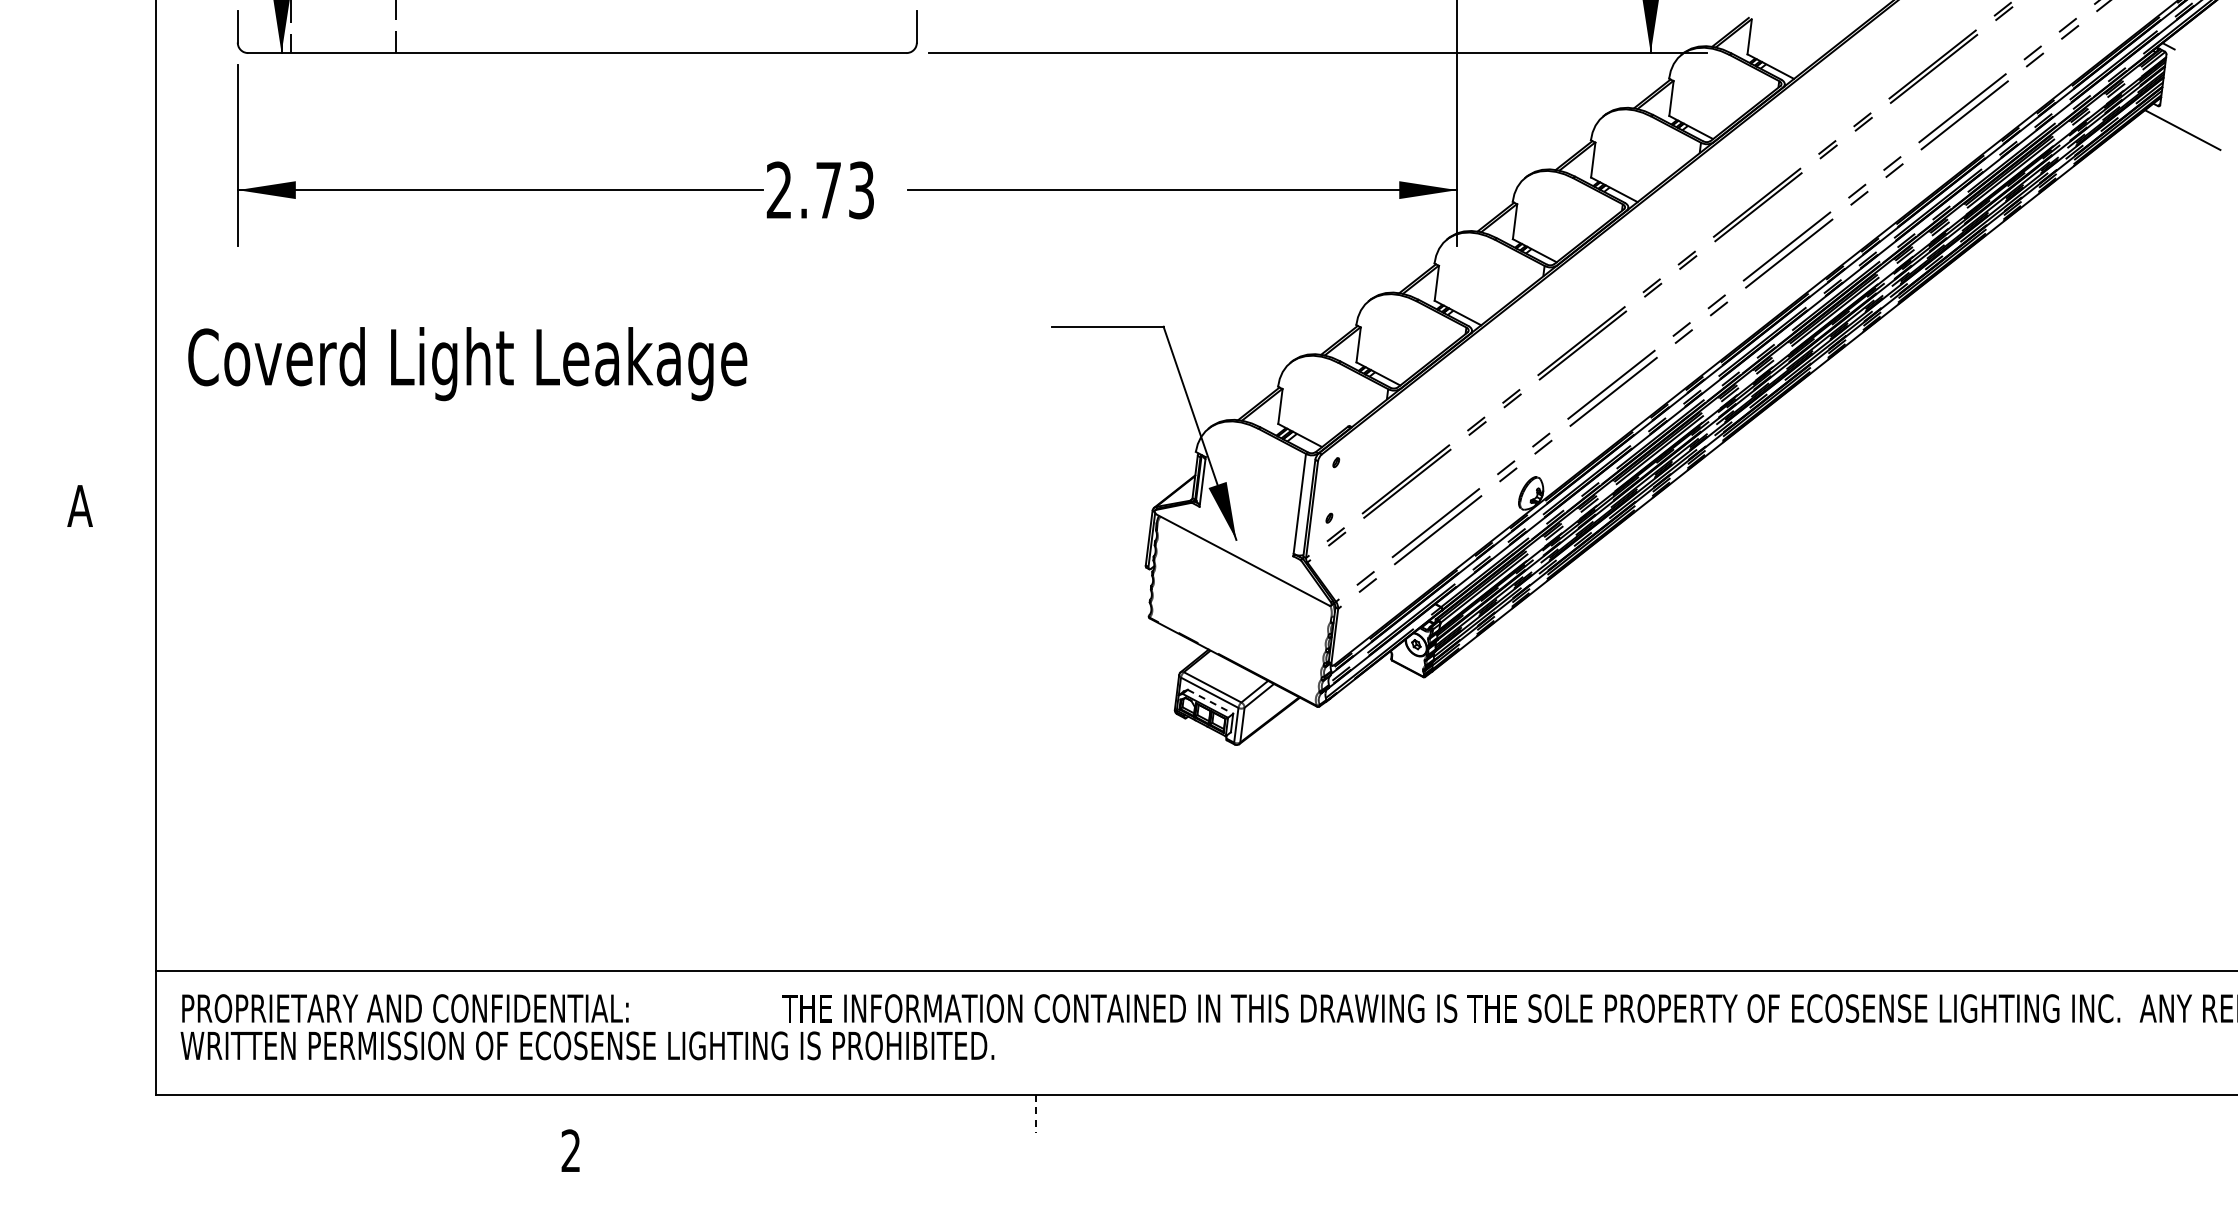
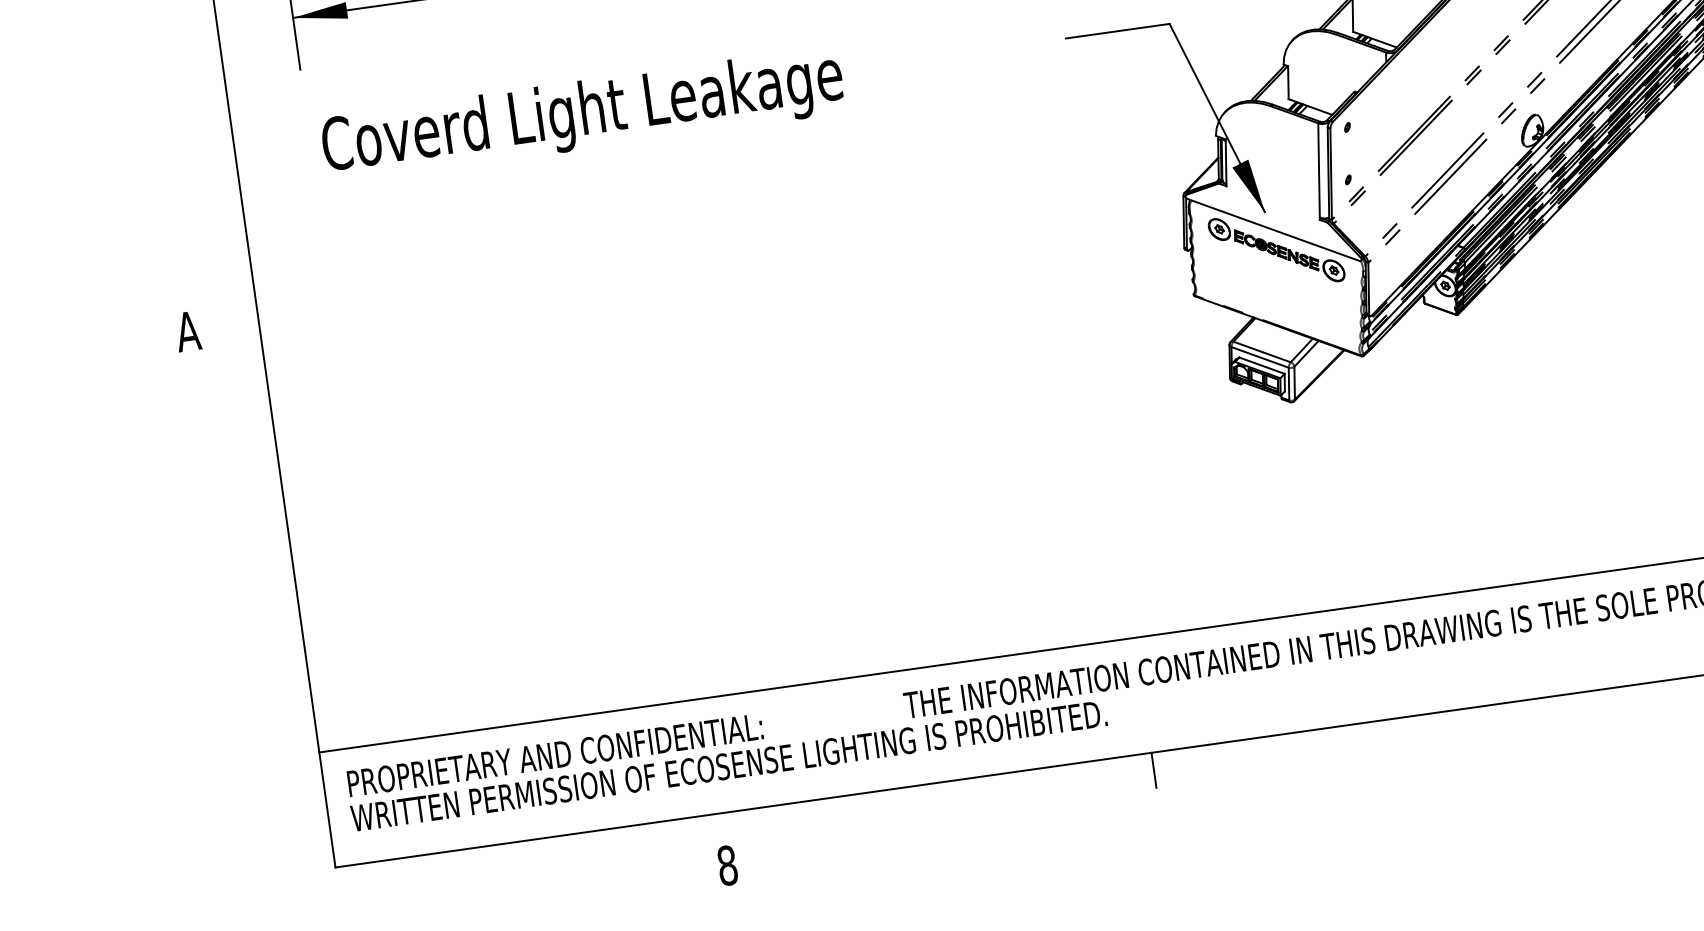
text: (467, 364) -> (582, 115), moved
part: (1243, 581) -> (1276, 249), added
line: (1210, 701) -> (1261, 365), dashed -> solid
line: (1036, 1113) -> (1154, 770), dashed -> solid
text: (570, 1150) -> (726, 865), 2 -> 8

